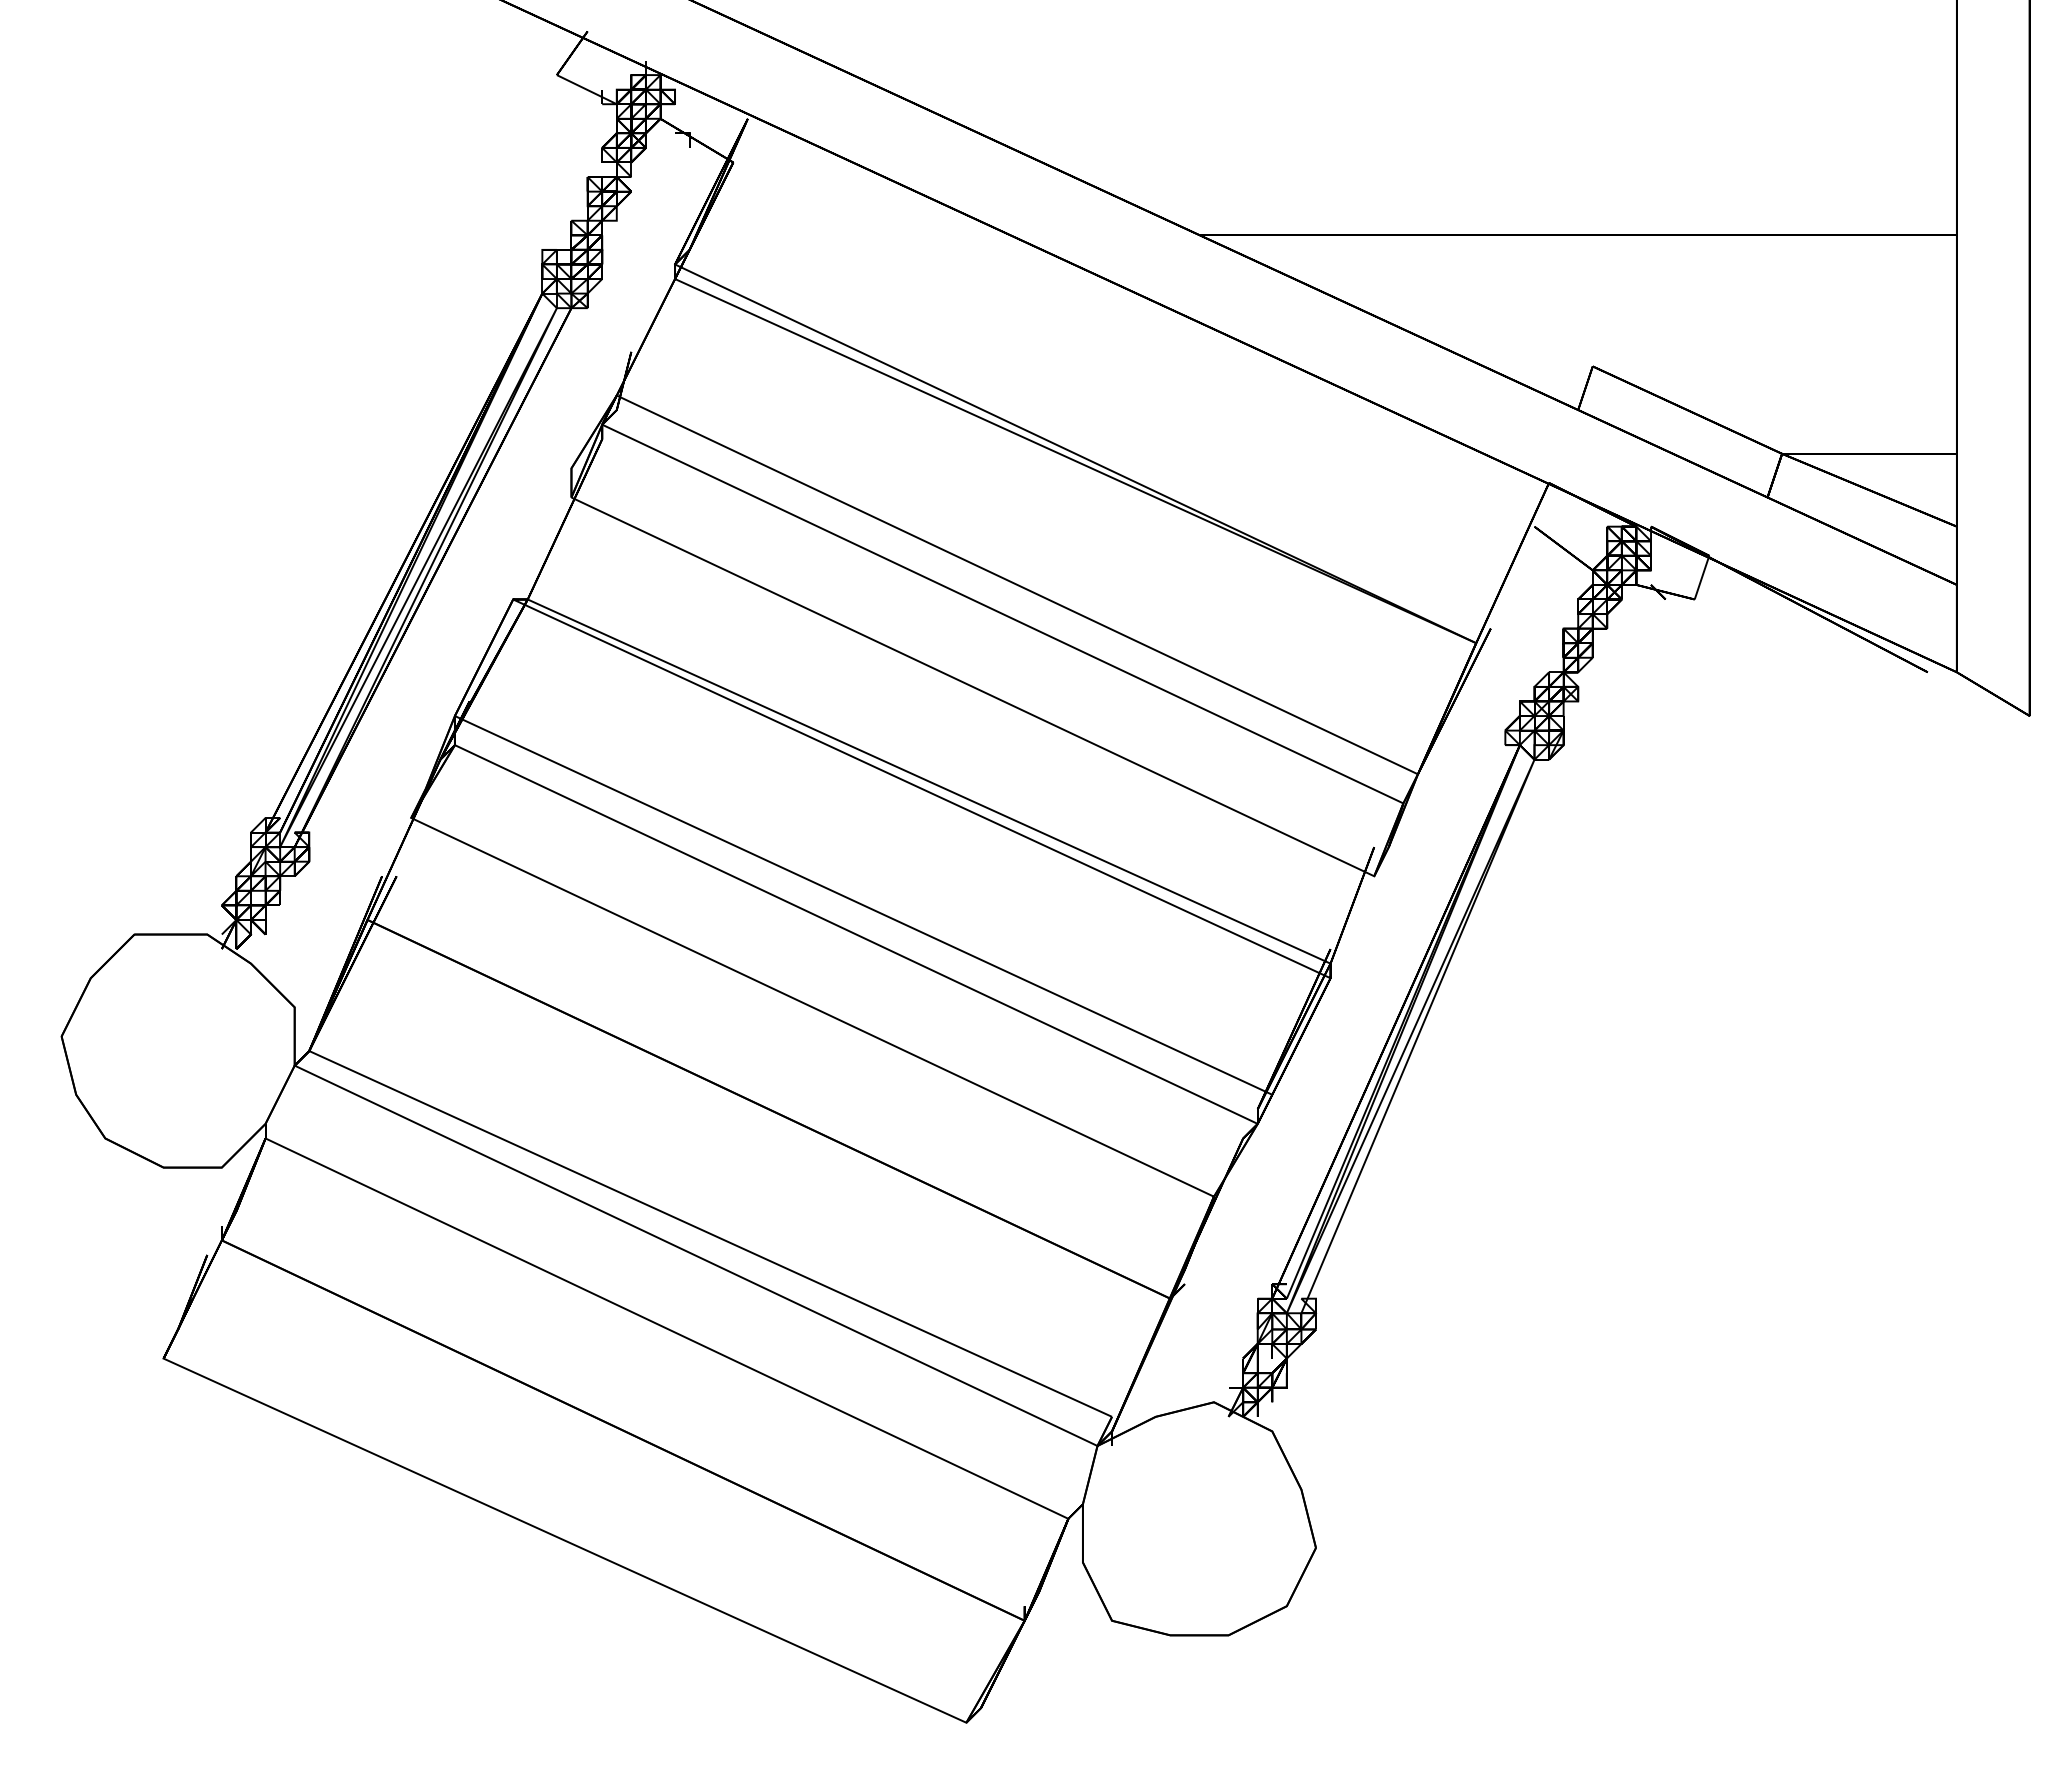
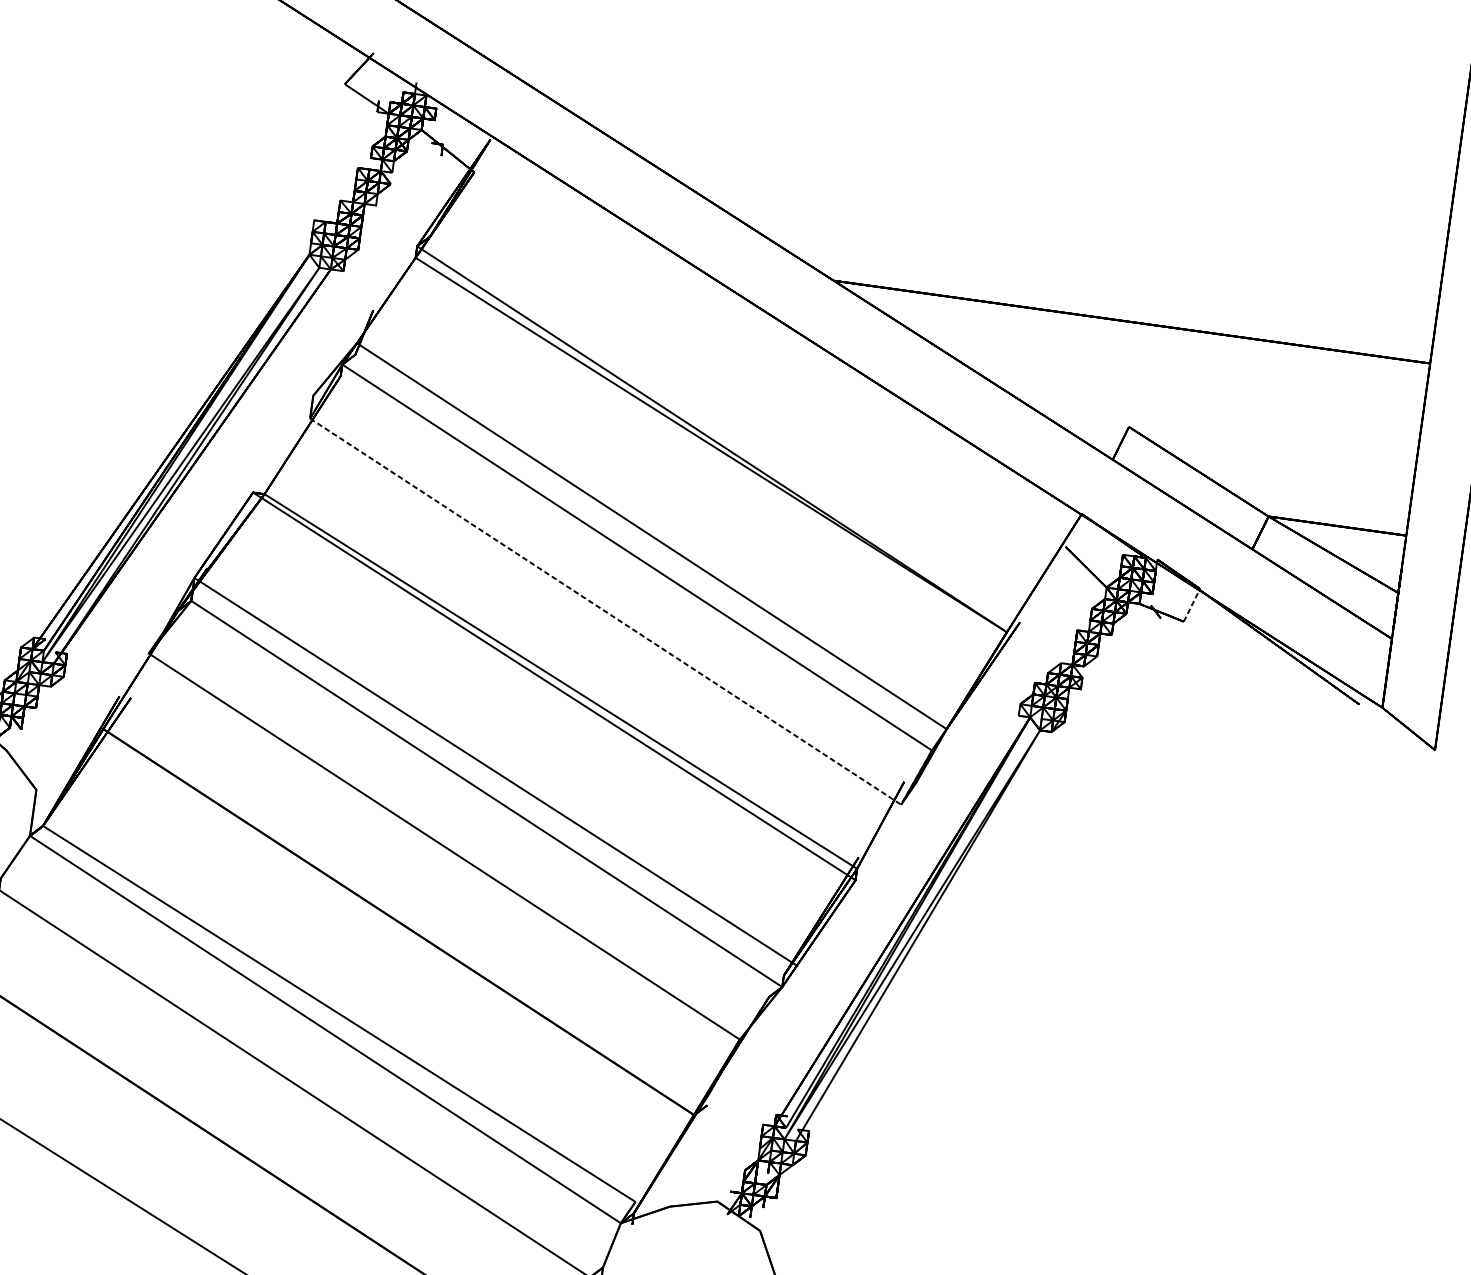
line: (1702, 577) -> (1192, 605), solid -> dashed
line: (1009, 703) -> (632, 628), solid -> dashed

